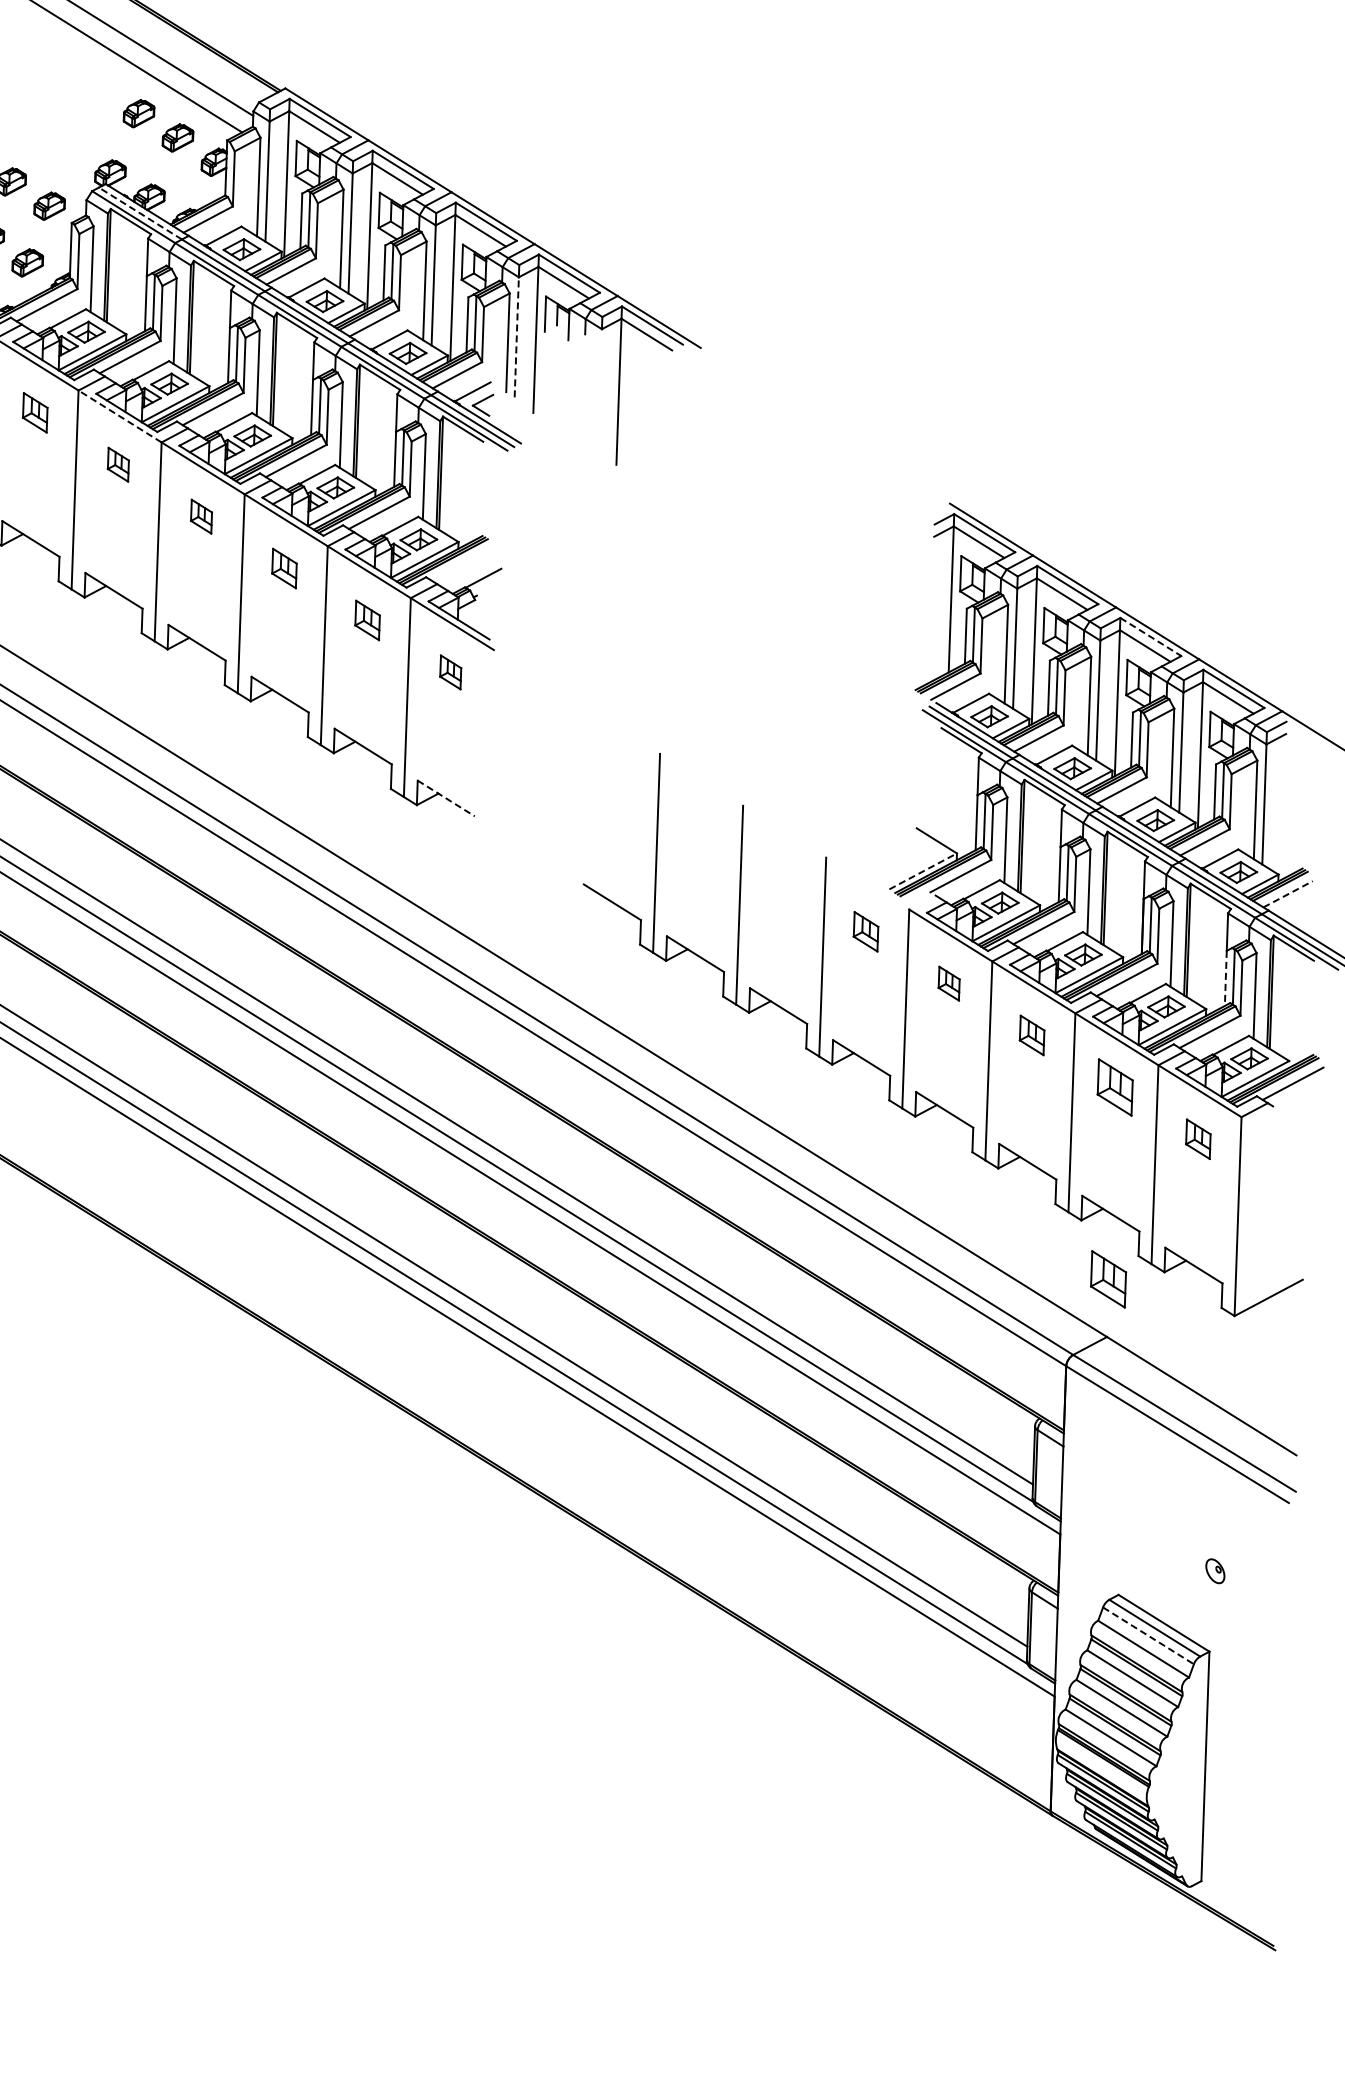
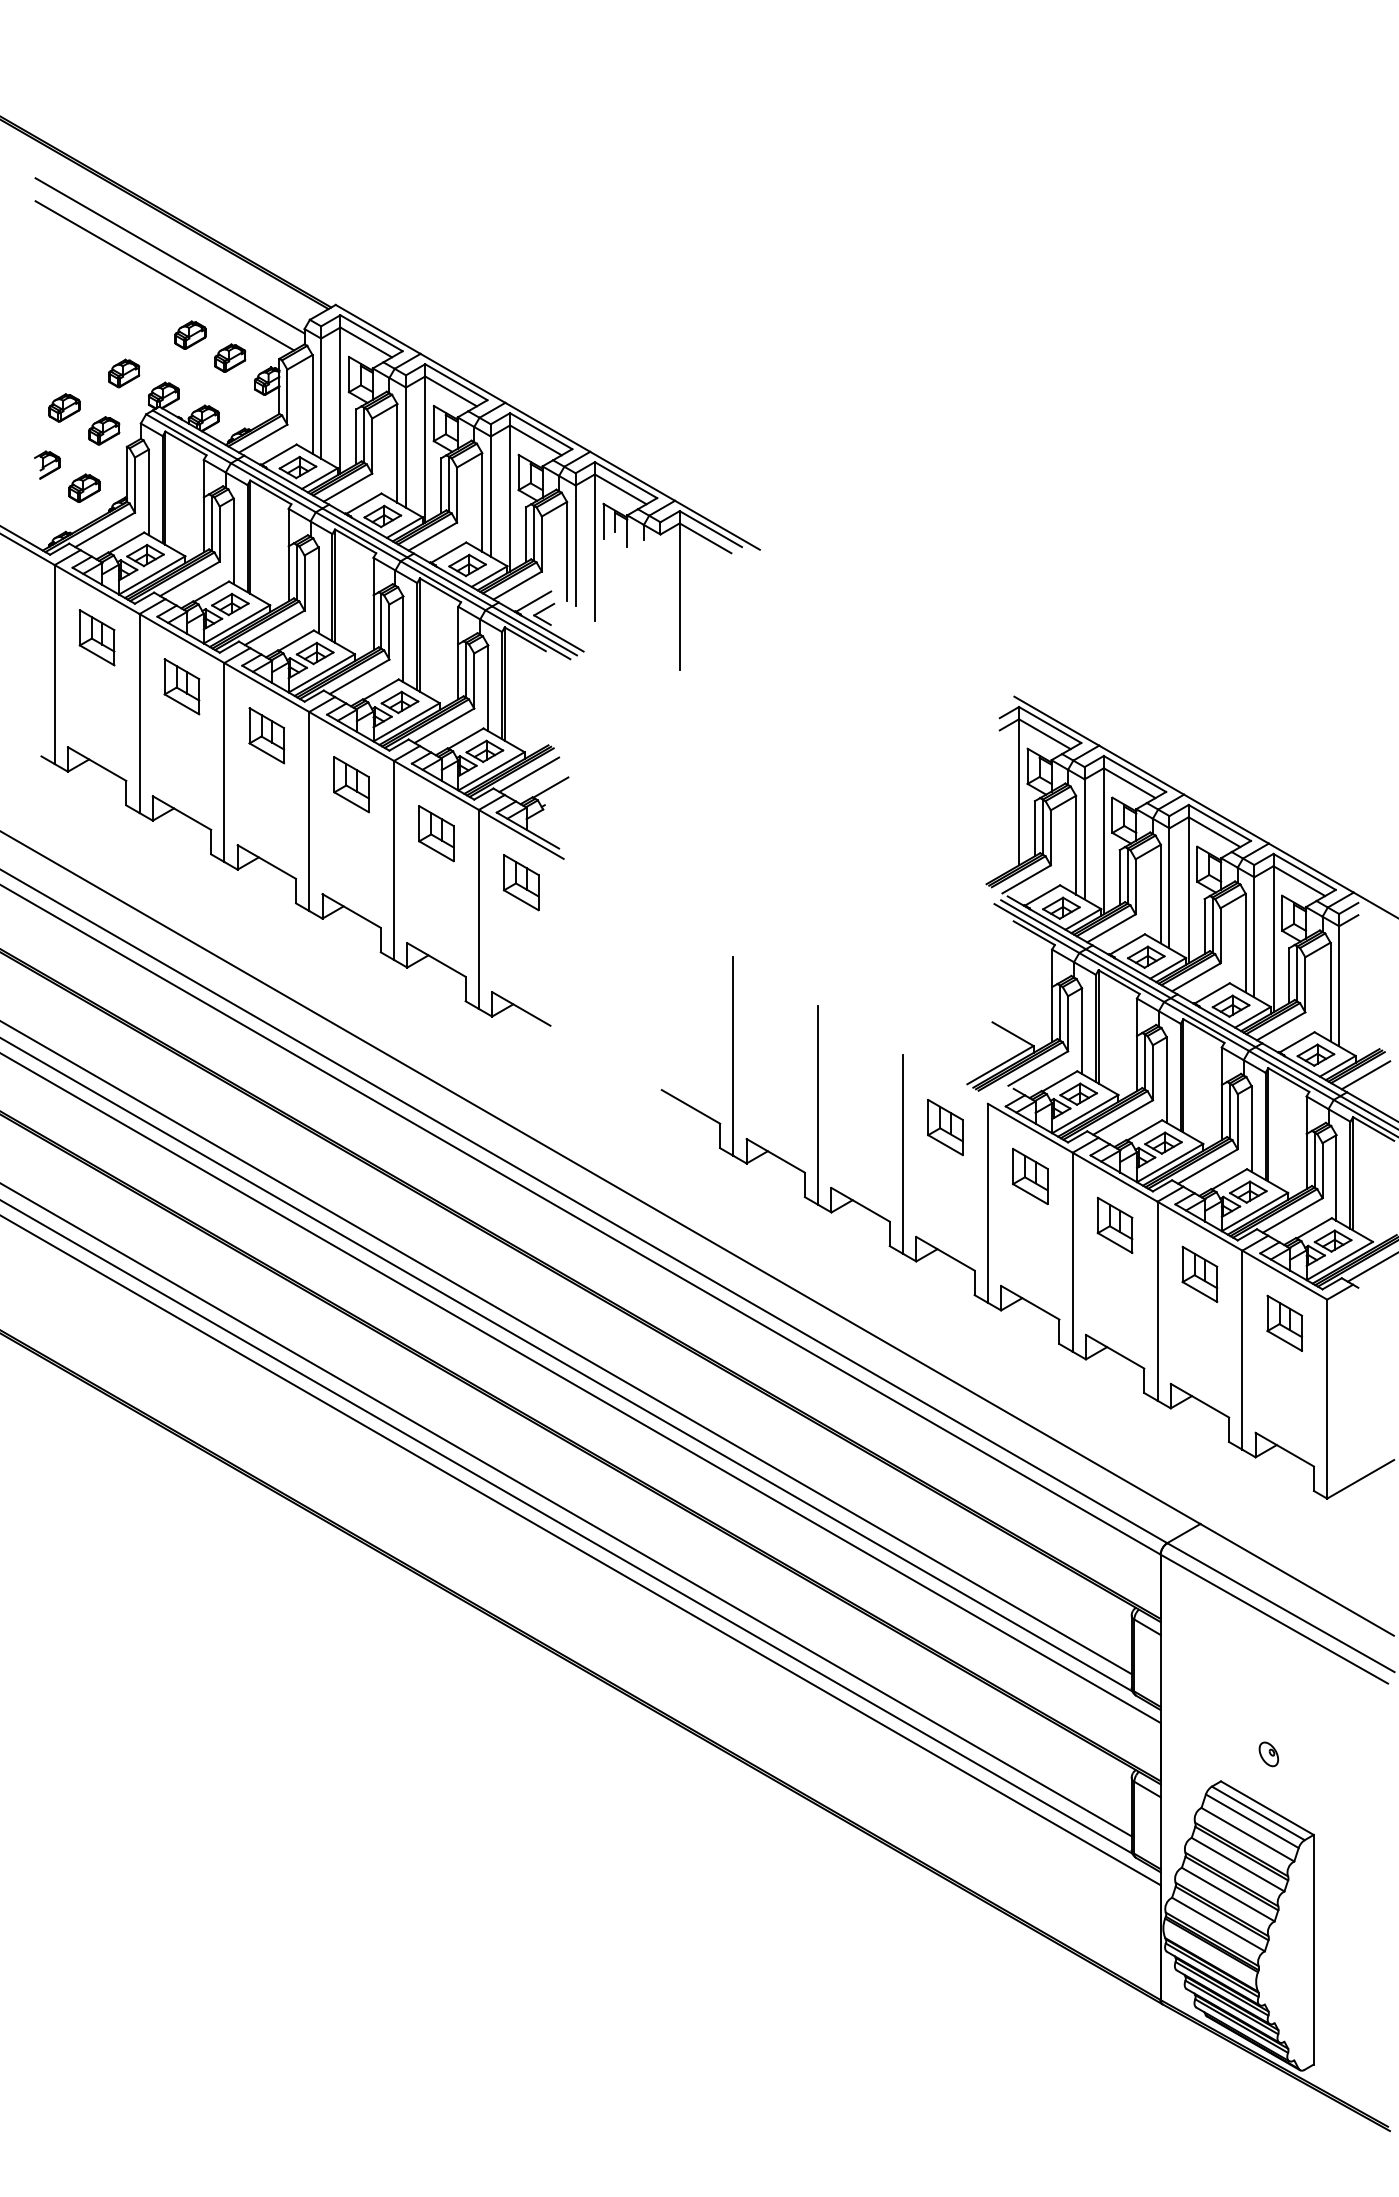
part: (71, 149) -> (124, 373), added
line: (140, 214) -> (195, 435), dashed -> solid
line: (516, 337) -> (575, 545), dashed -> solid
part: (34, 412) -> (96, 637), size x1.43
line: (119, 416) -> (181, 638), dashed -> solid
part: (117, 464) -> (181, 686), size x1.67
part: (201, 516) -> (266, 735), size x1.67
line: (462, 564) -> (529, 774), added
part: (284, 568) -> (351, 784), size x1.43
part: (367, 620) -> (436, 833), size x1.43
line: (1150, 636) -> (1219, 822), dashed -> solid
part: (450, 672) -> (521, 882), size x1.67
line: (446, 798) -> (521, 1008), dashed -> solid
line: (923, 870) -> (1000, 1064), dashed -> solid
line: (1287, 894) -> (1365, 1075), dashed -> solid
part: (866, 931) -> (945, 1127), size x1.43
line: (1225, 978) -> (1306, 1161), dashed -> solid
part: (949, 983) -> (1030, 1176), size x1.67
part: (1031, 1034) -> (1114, 1224), size x1.43
part: (1198, 1138) -> (1284, 1322), size x1.43
part: (1108, 1278) -> (1199, 1465), removed
part: (1214, 1571) -> (1268, 1754), moved
line: (1148, 1636) -> (1252, 1821), dashed -> solid

